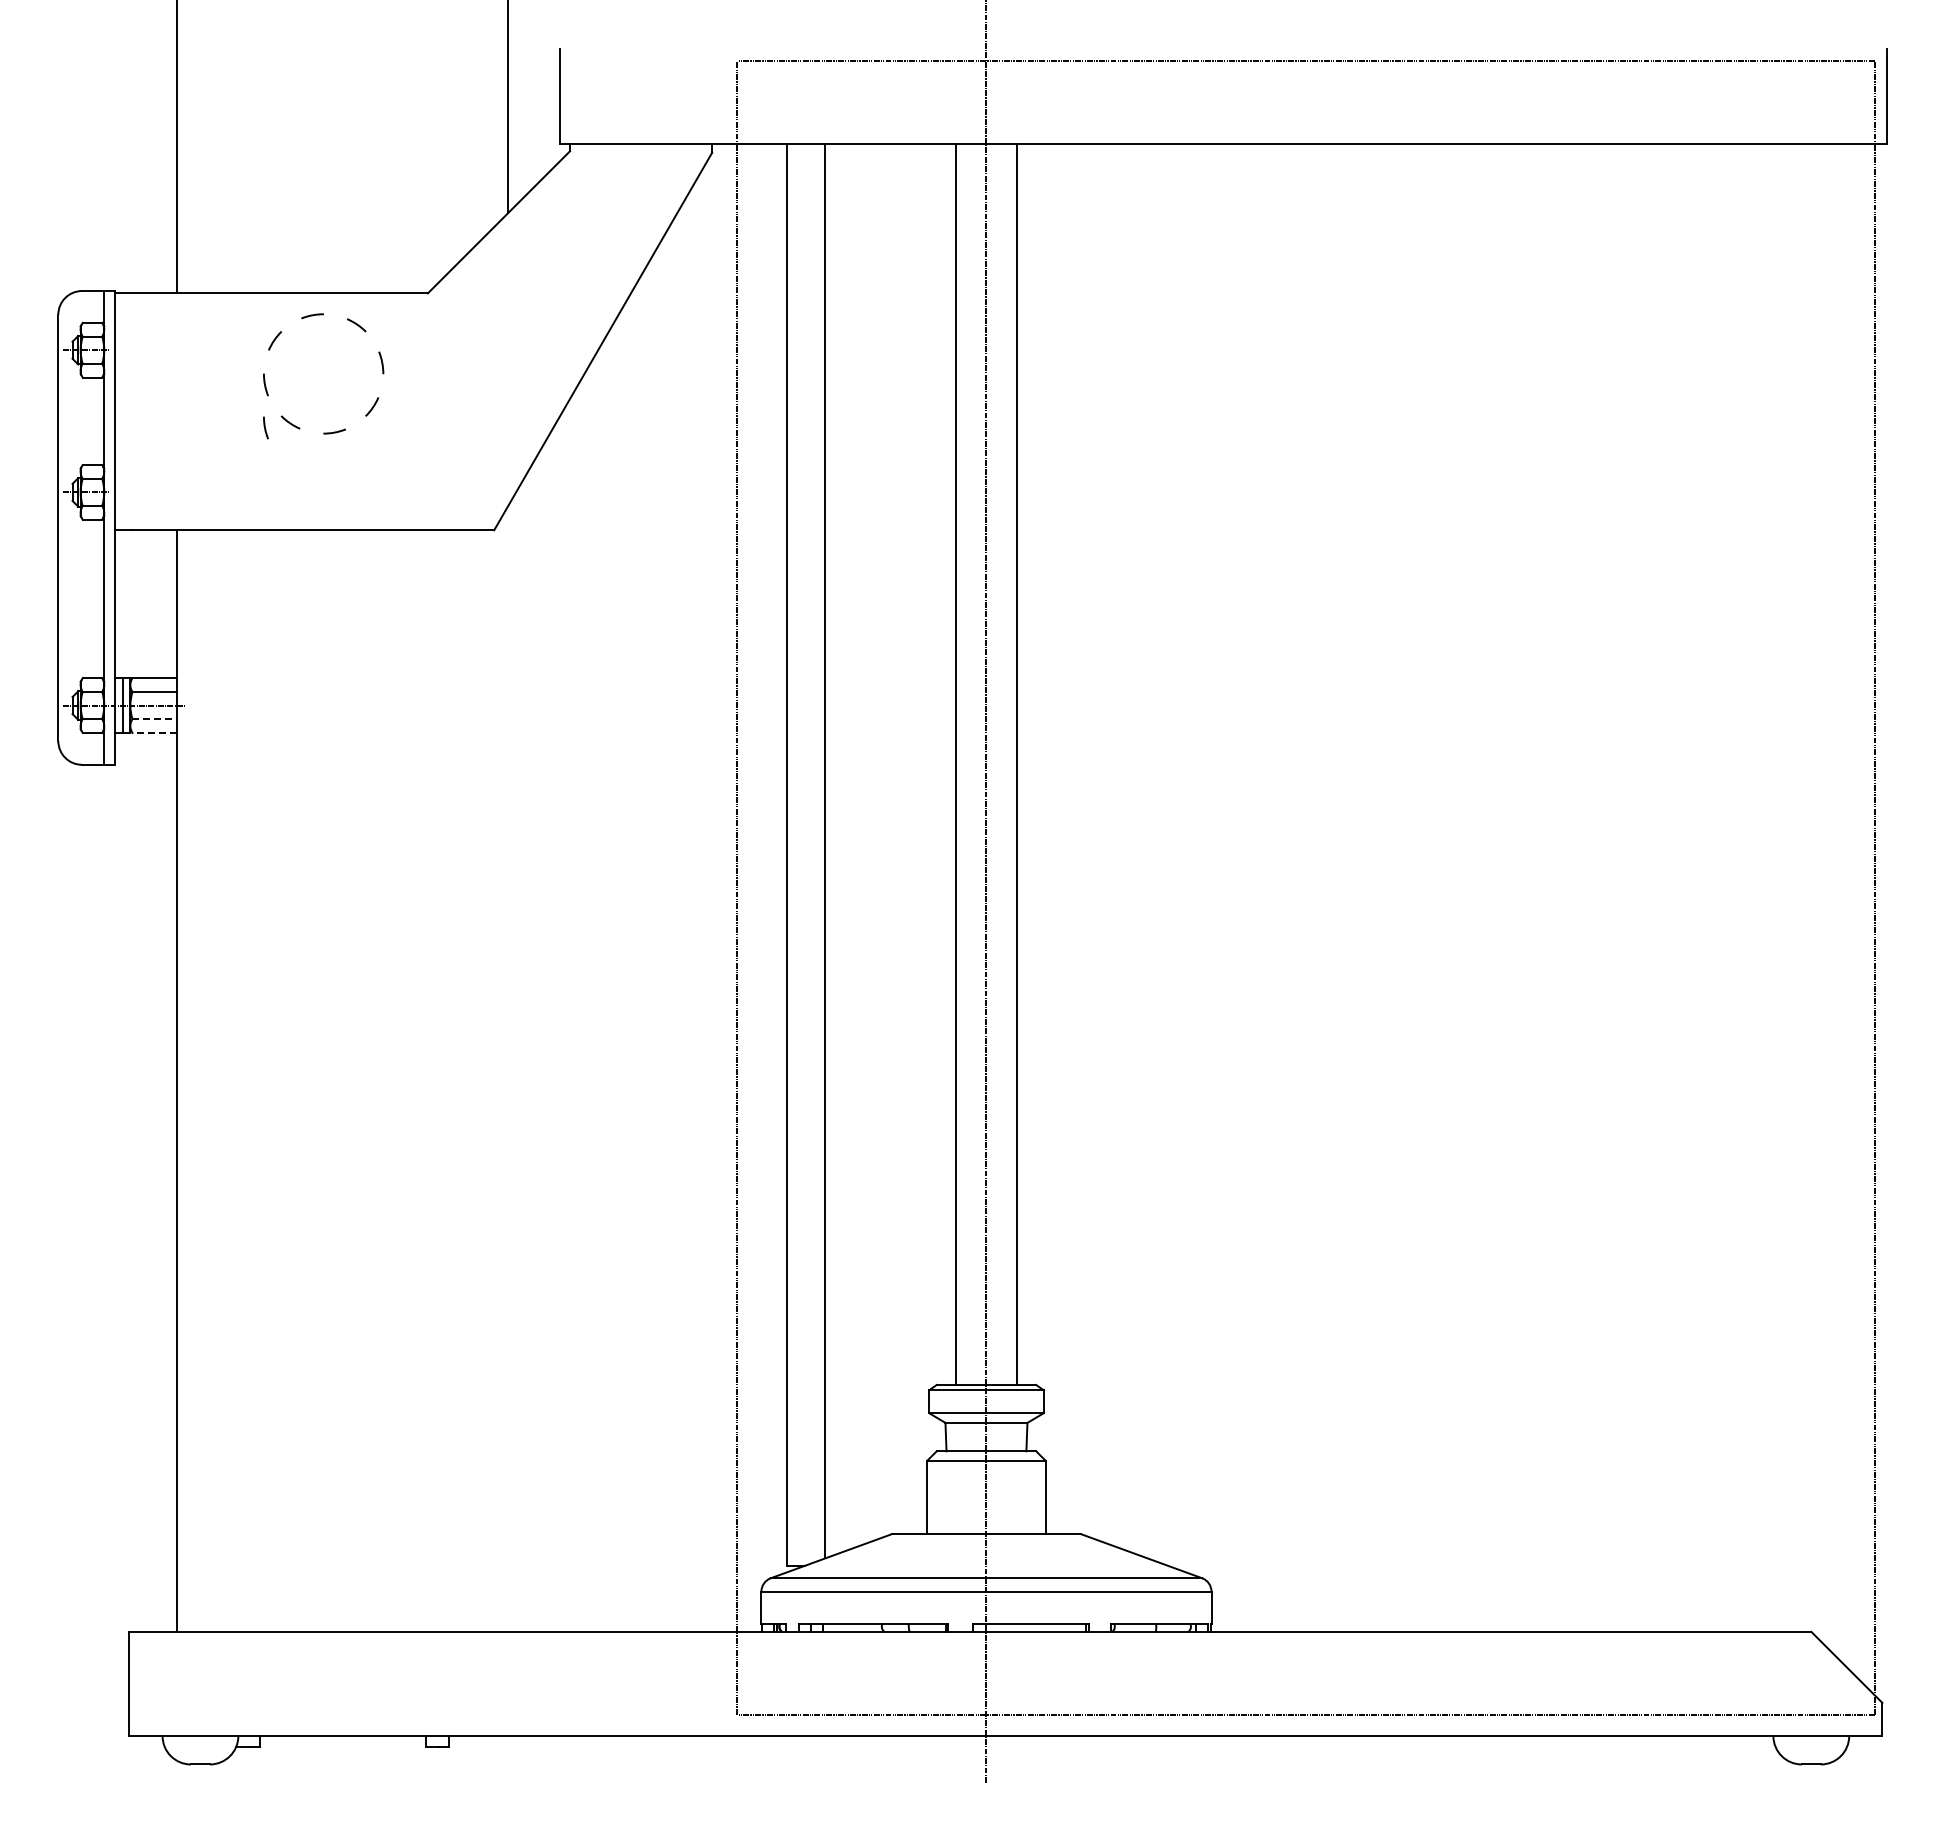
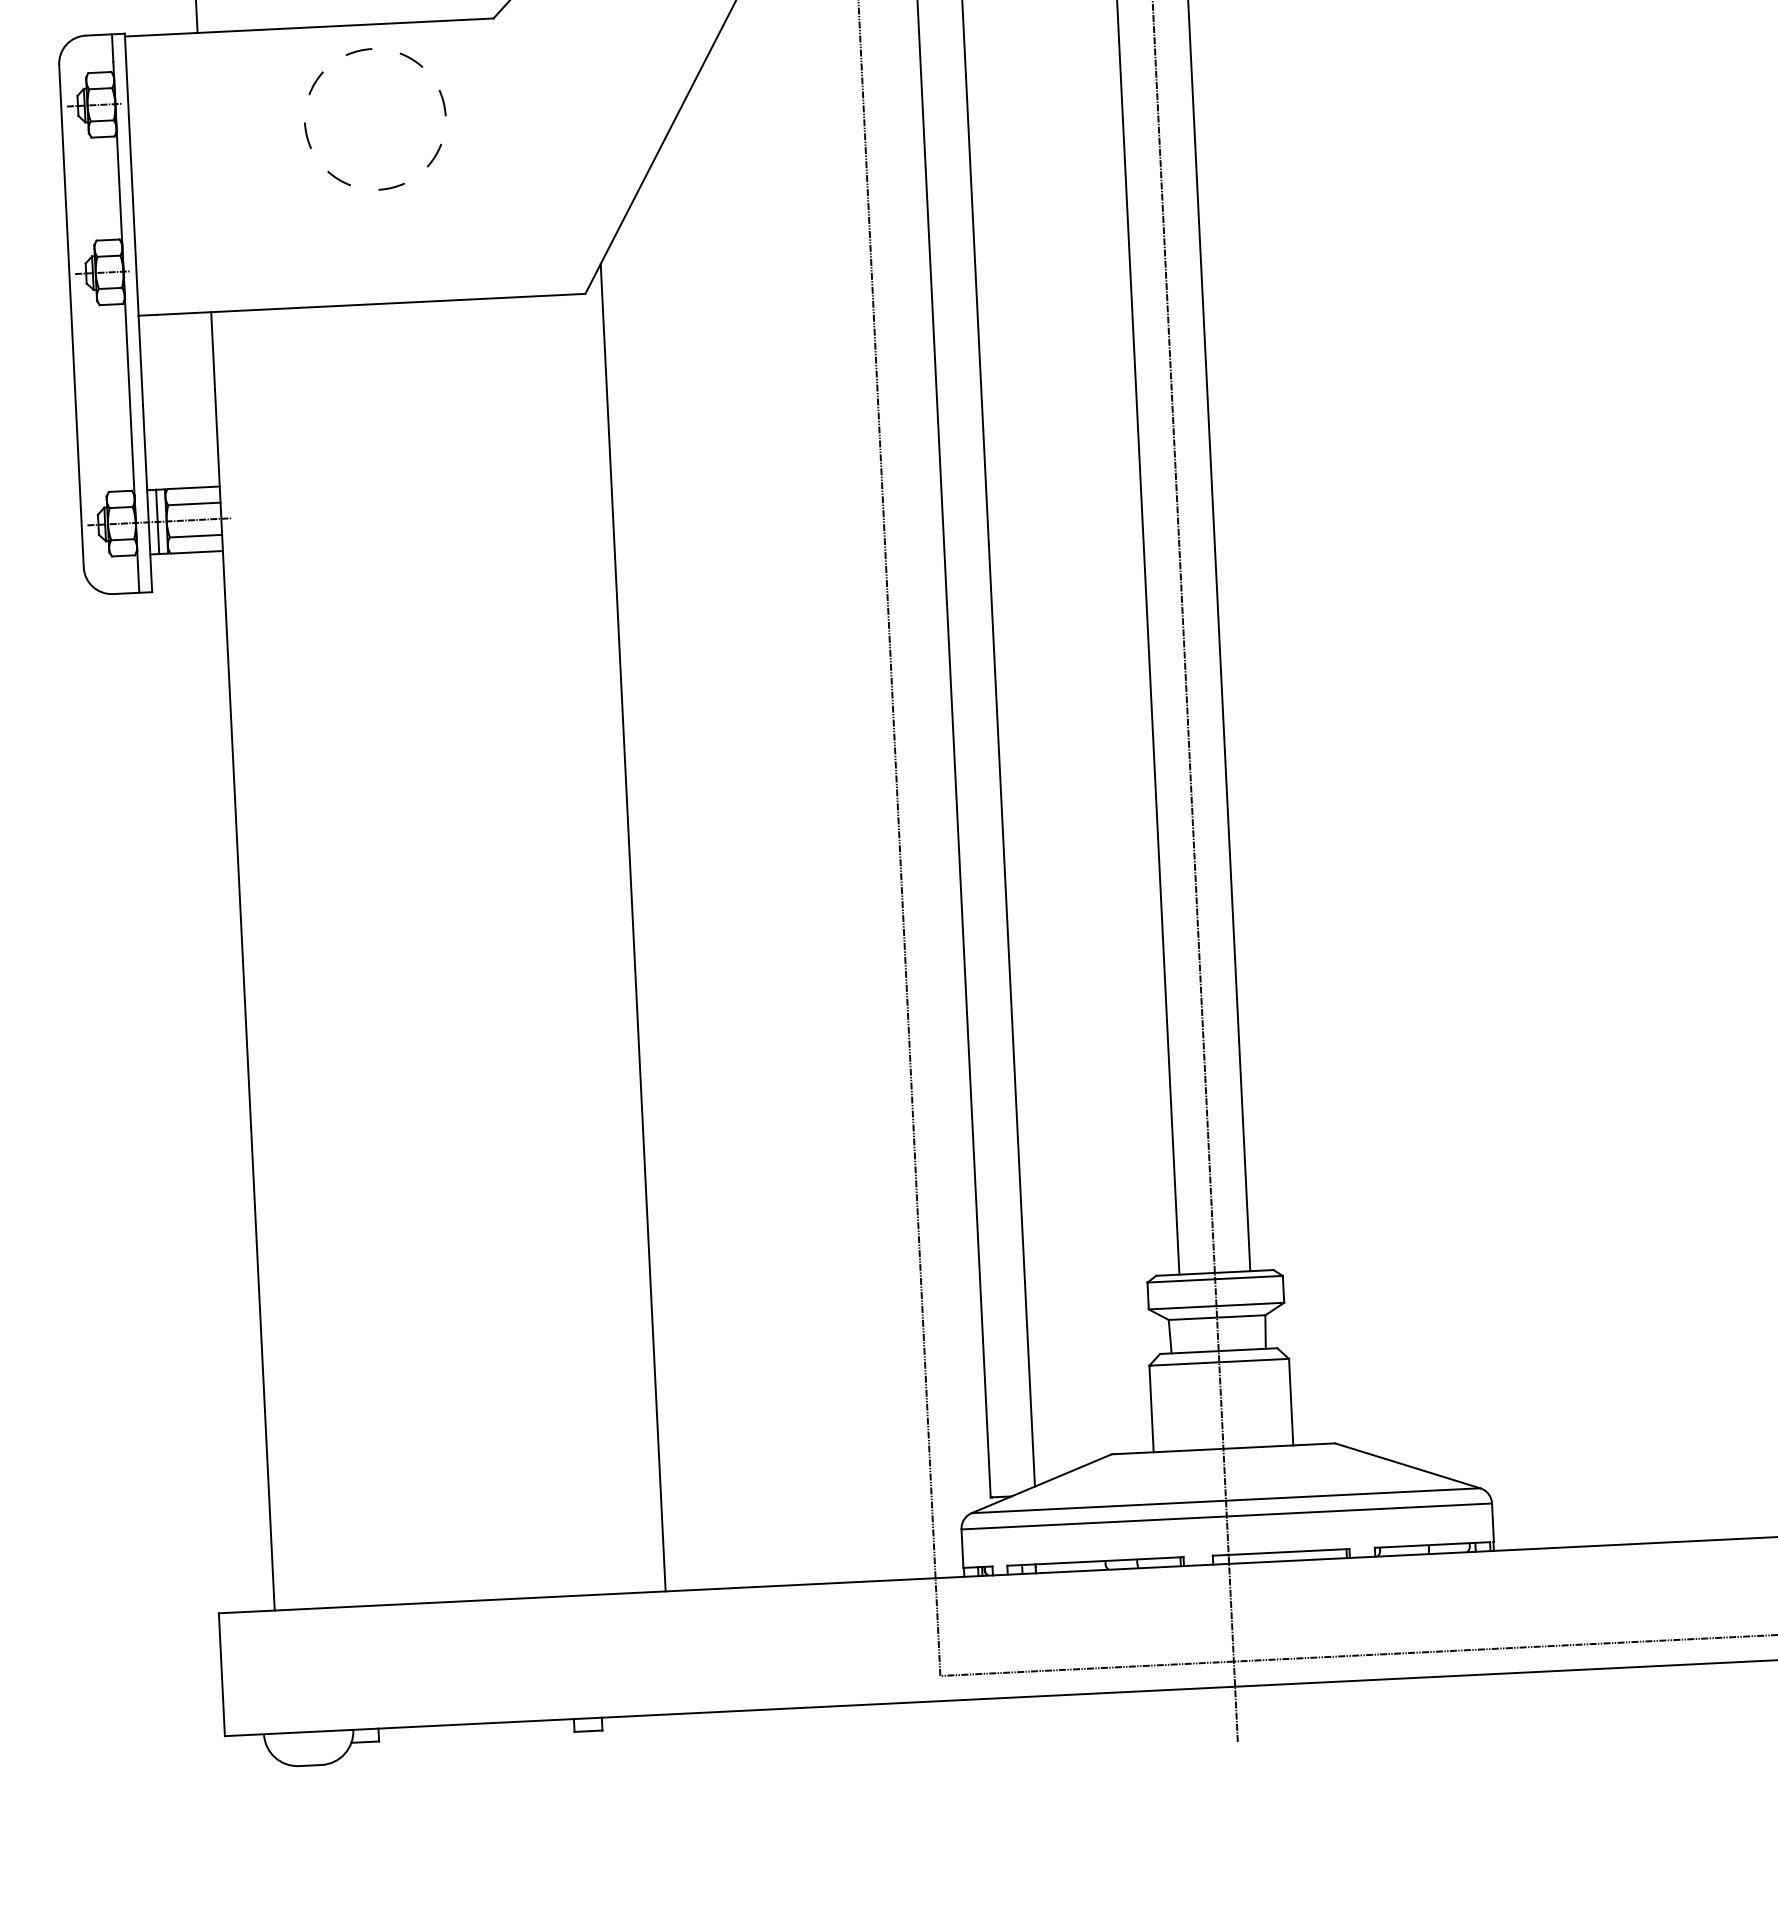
line: (265, 427) -> (309, 185), removed
line: (155, 719) -> (197, 536), dashed -> solid
line: (154, 732) -> (196, 551), dashed -> solid
line: (508, 1068) -> (633, 927), added

